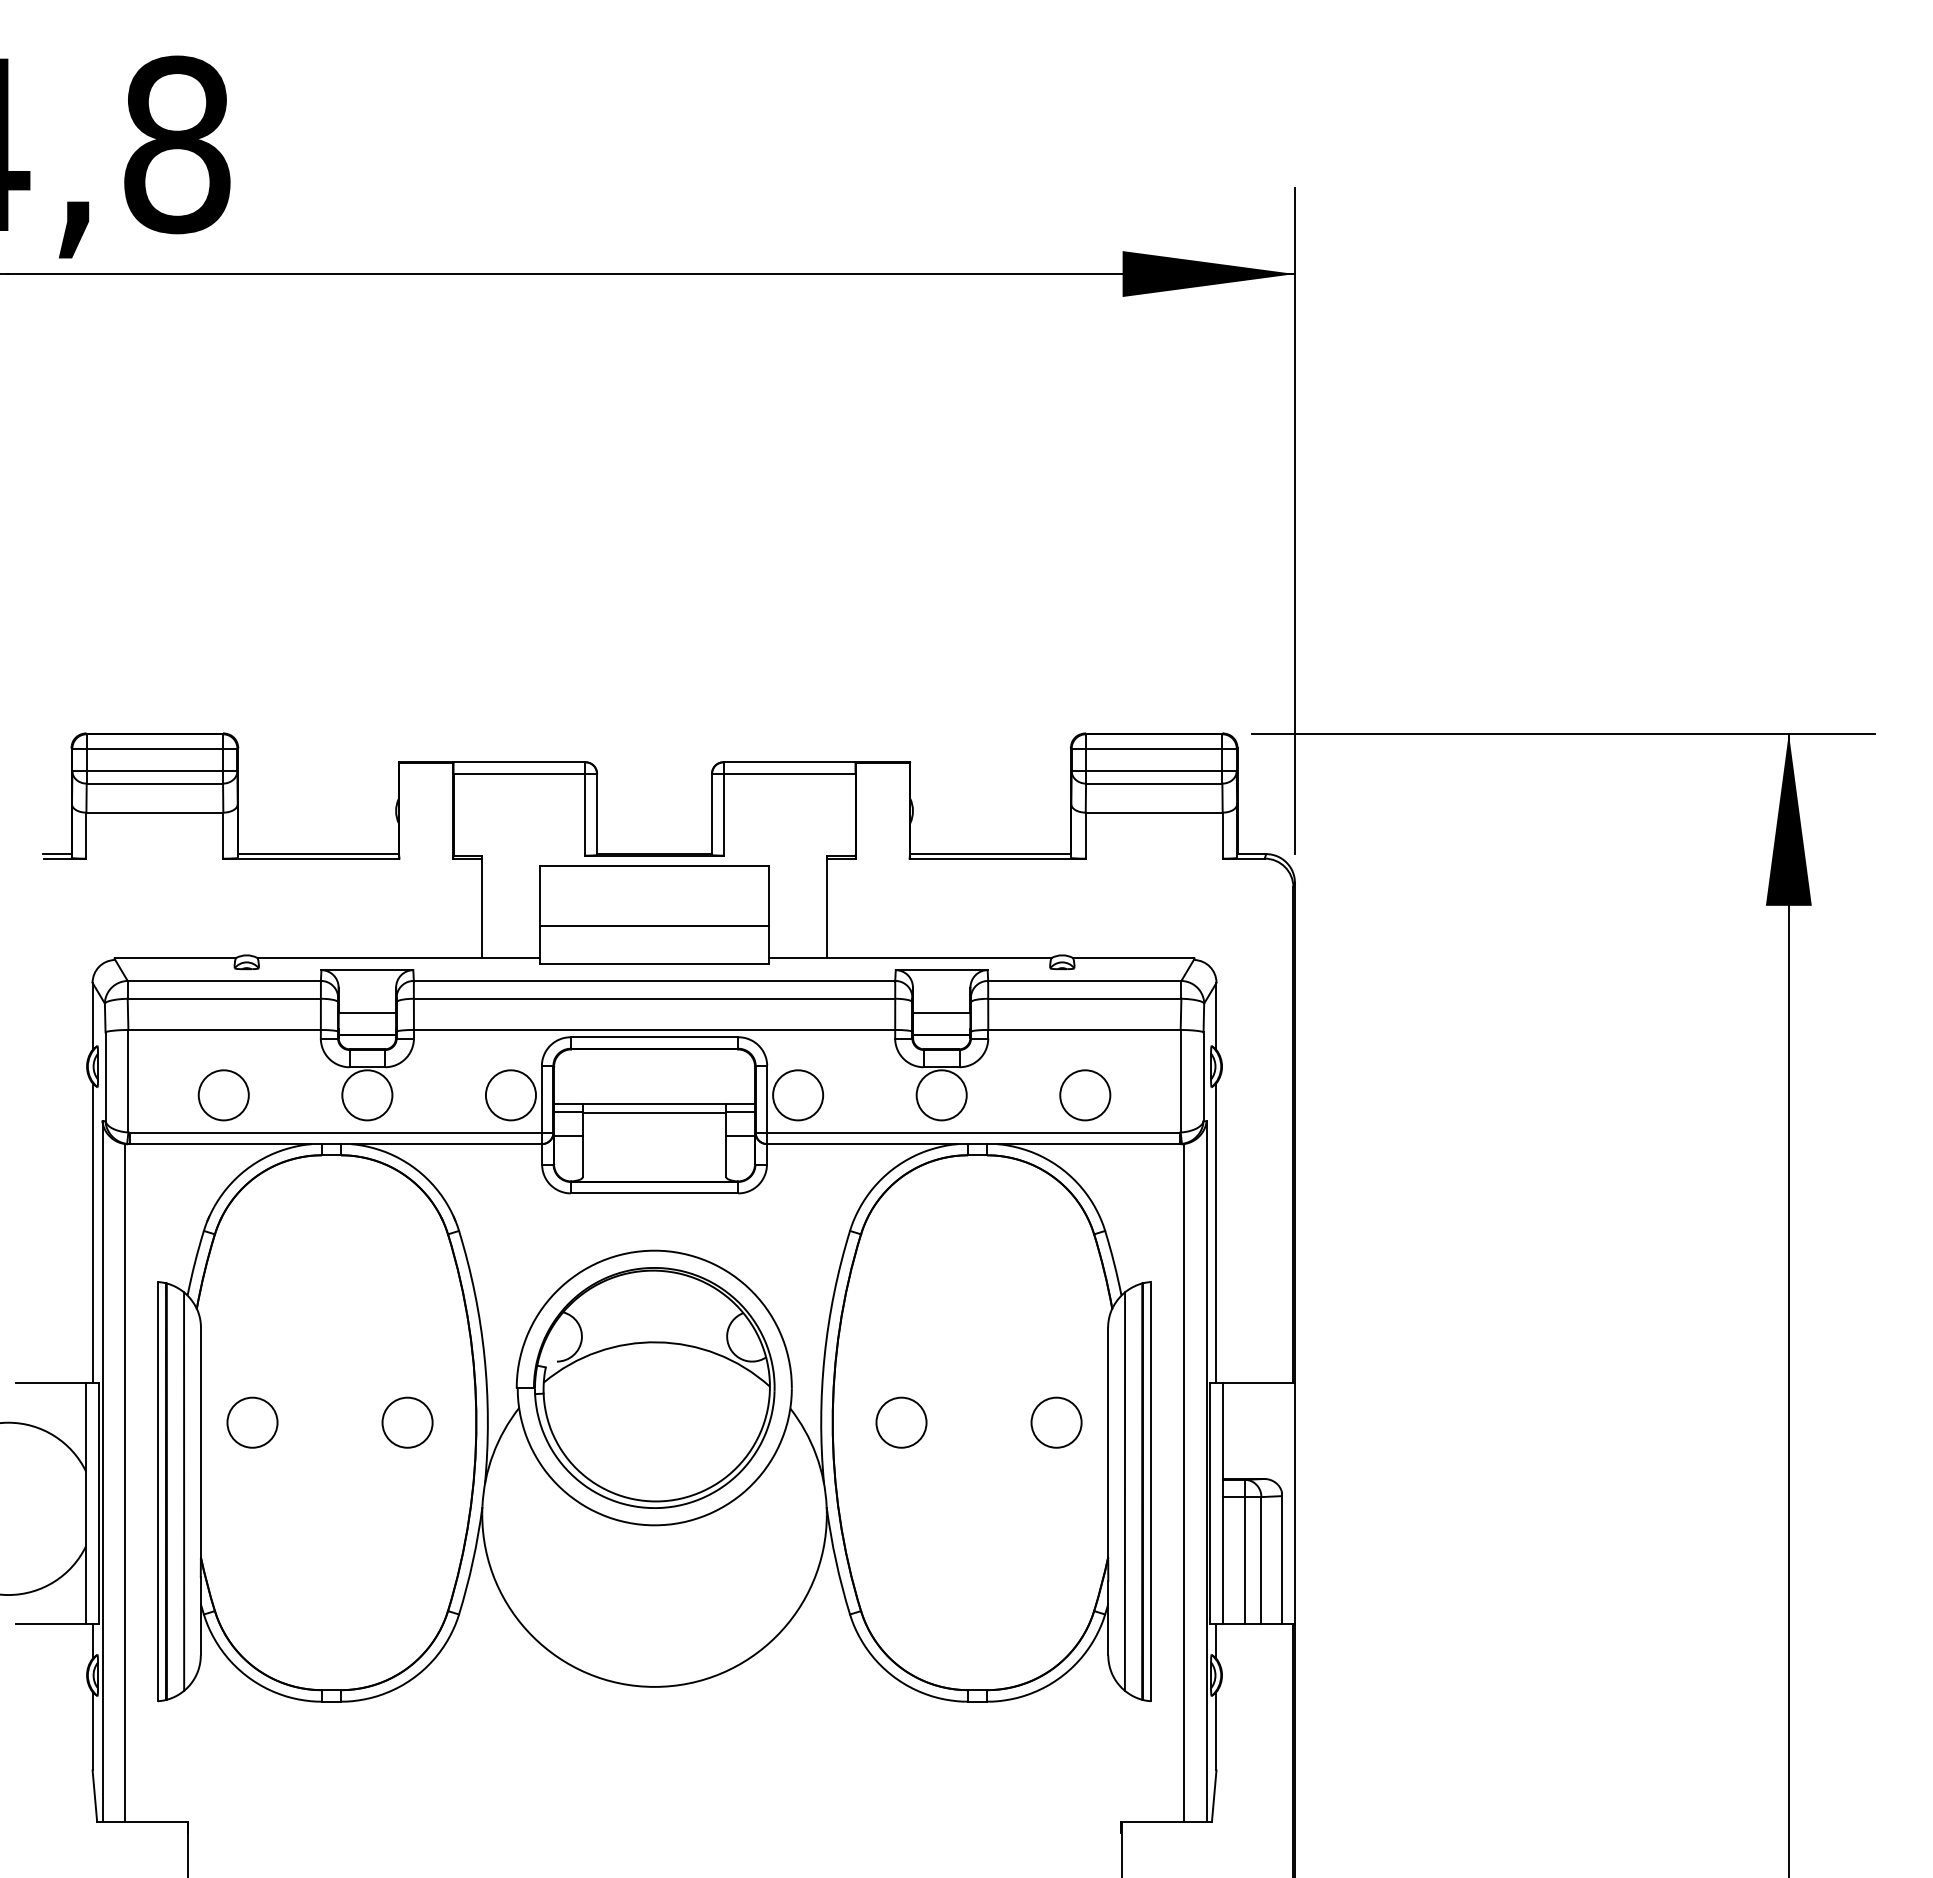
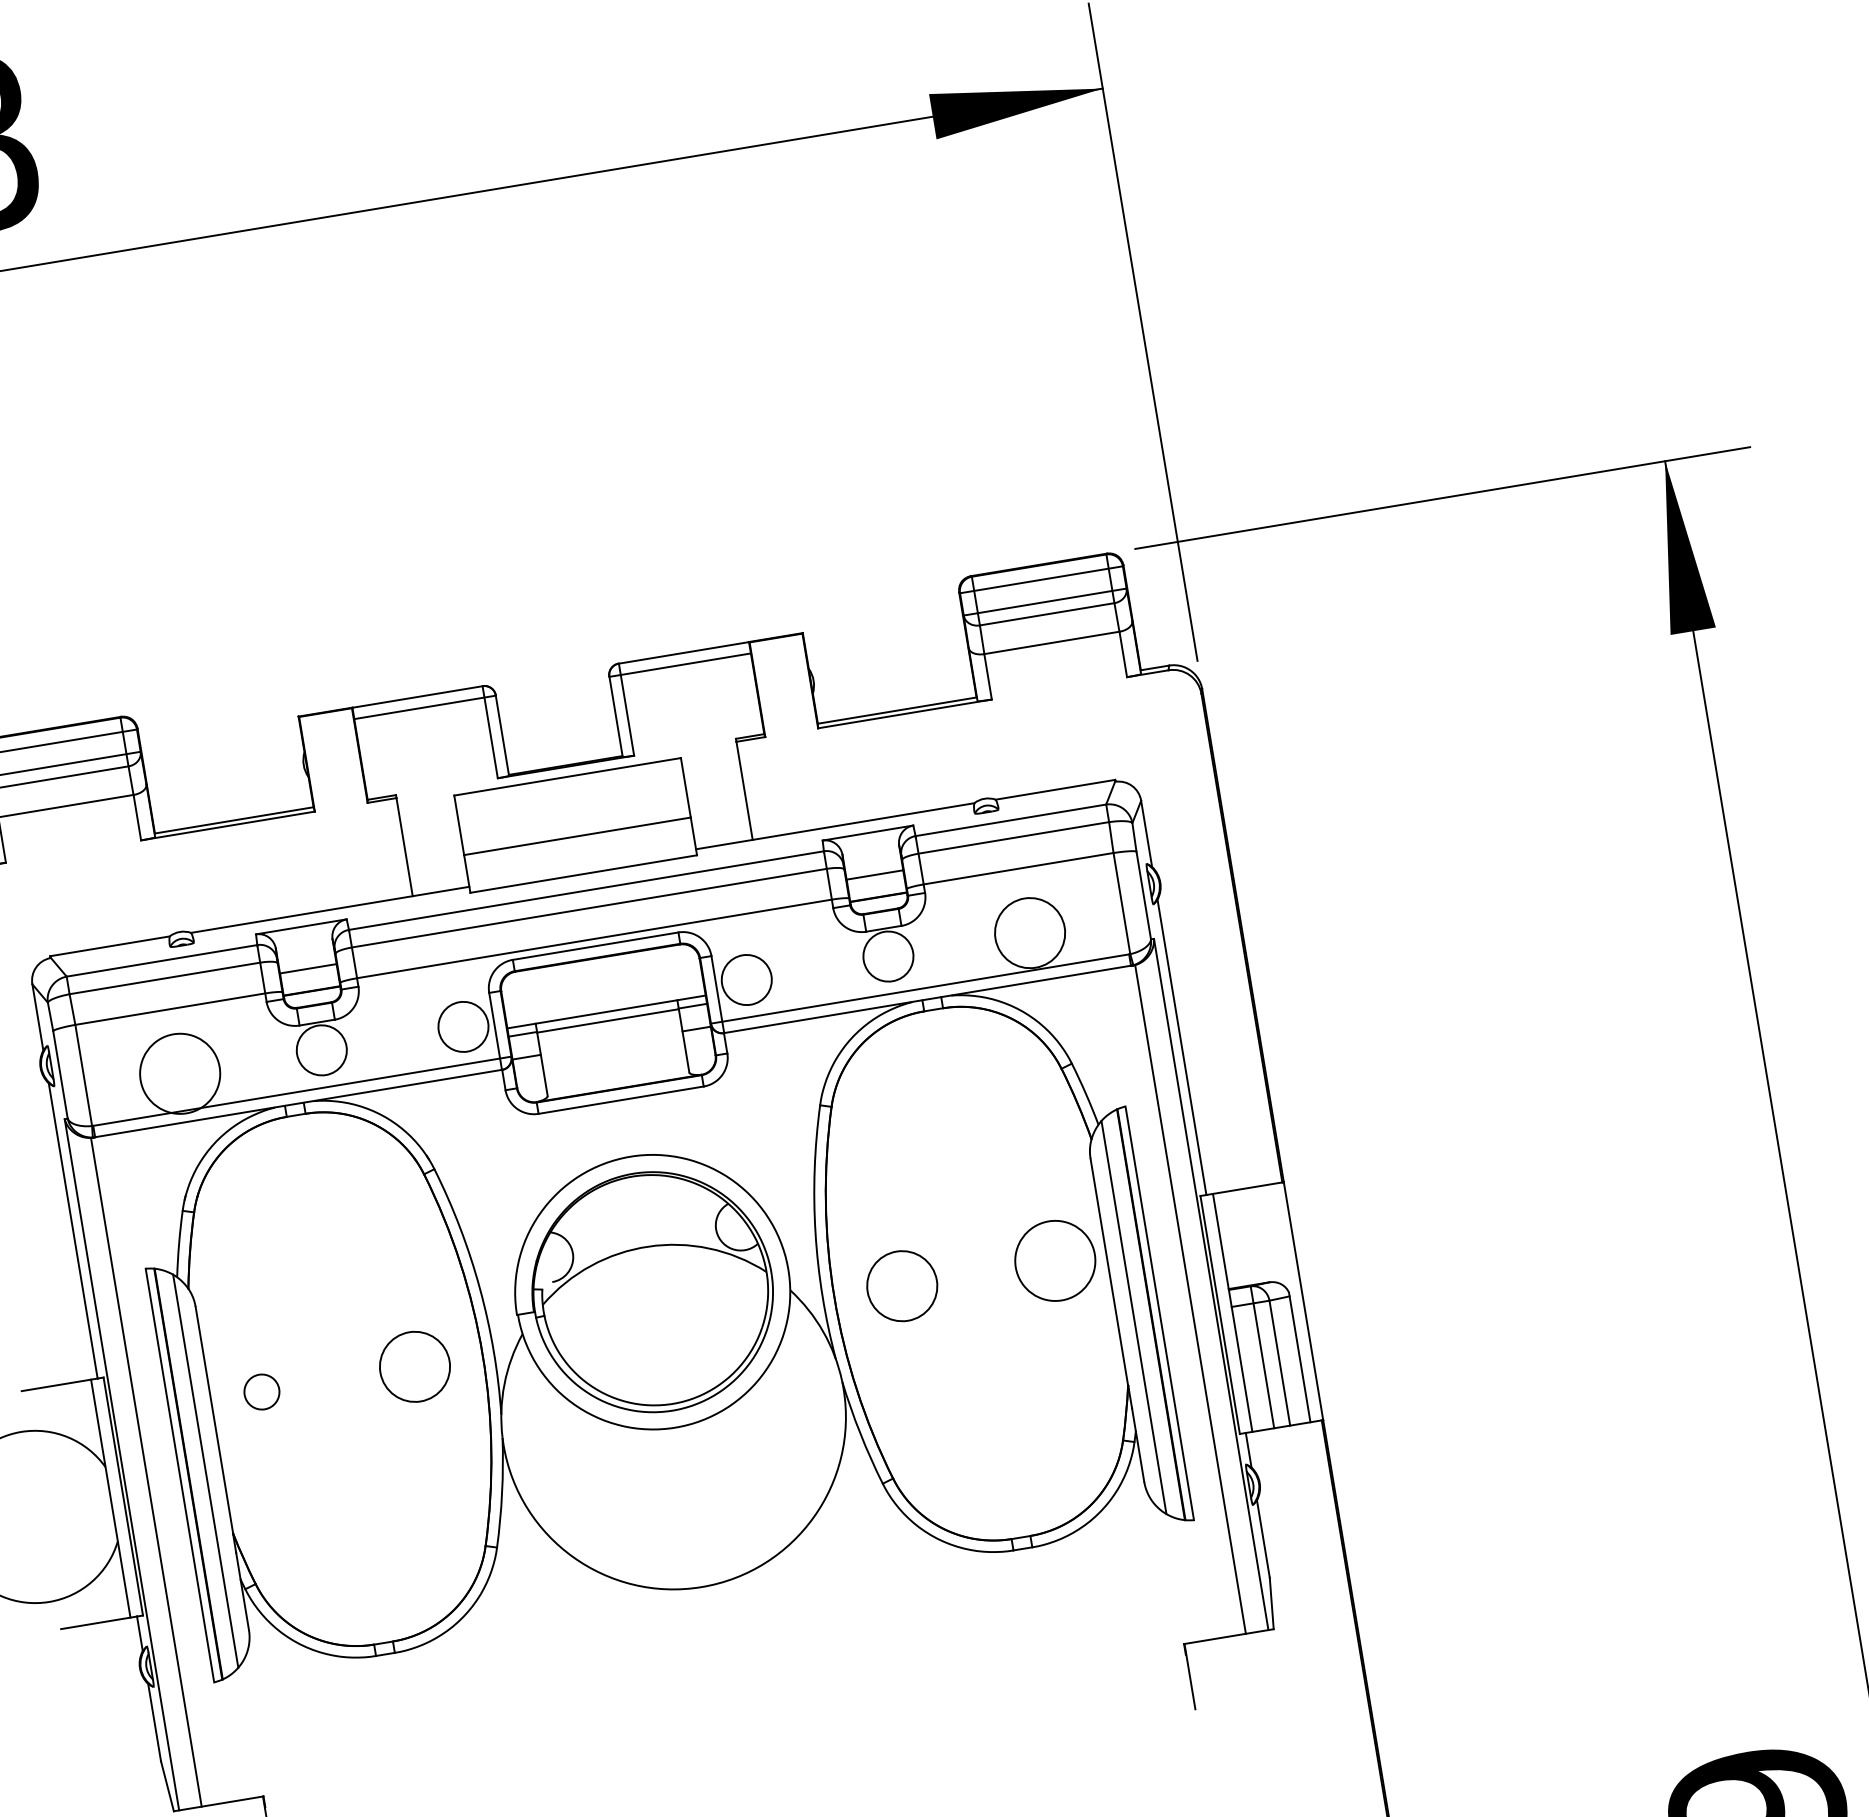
circle: (223, 1095) -> (179, 1074), size x1.6
circle: (1085, 1095) -> (1030, 933), size x1.4
circle: (252, 1422) -> (261, 1391), size x0.7
circle: (407, 1422) -> (414, 1366), size x1.4
circle: (901, 1422) -> (902, 1285), size x1.4
circle: (1056, 1422) -> (1055, 1260), size x1.6

